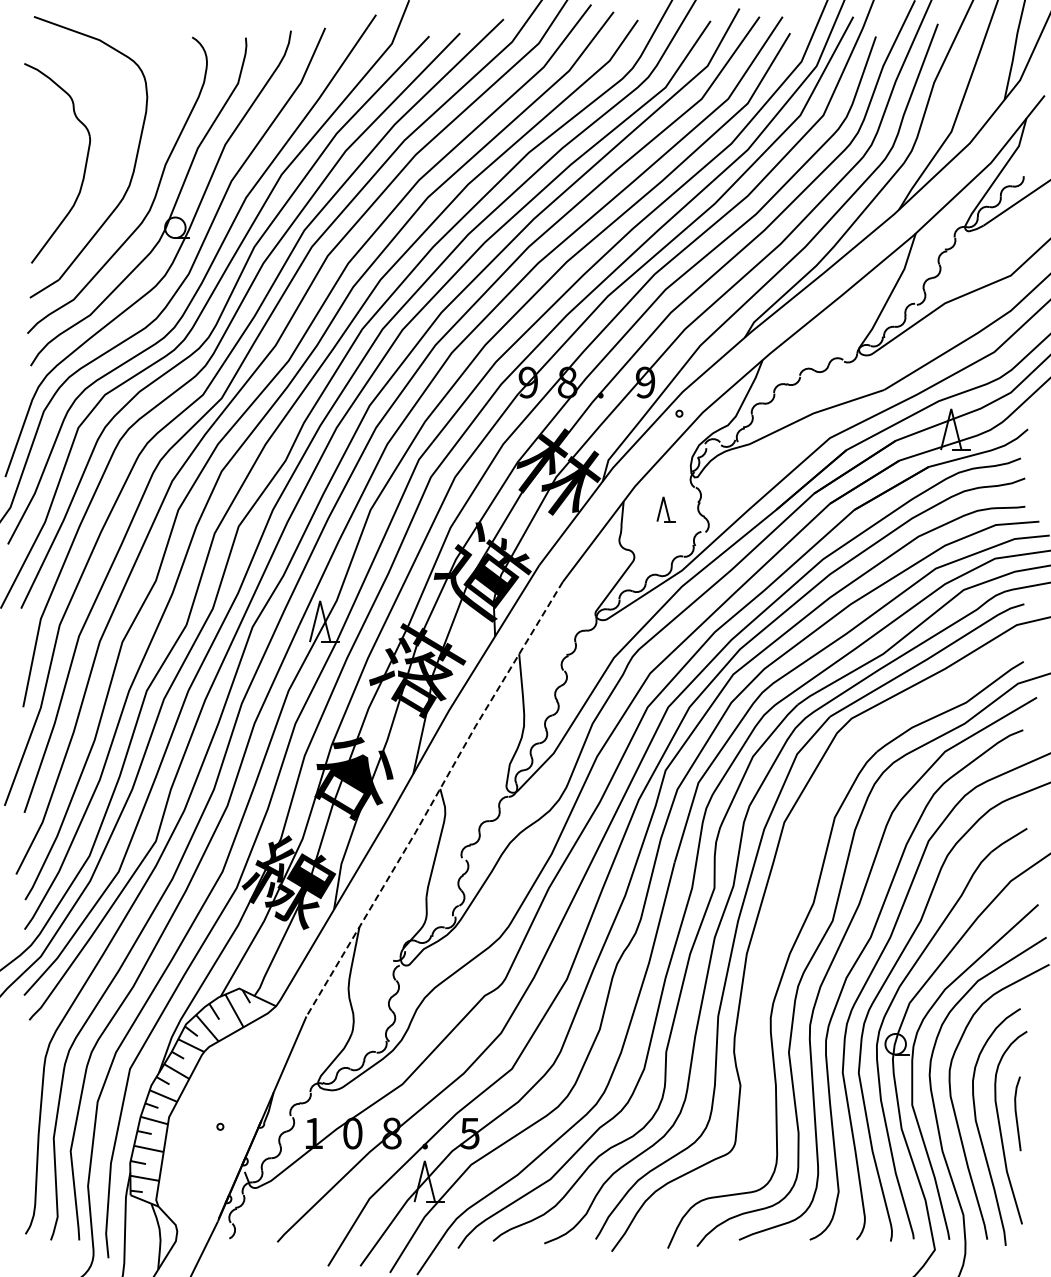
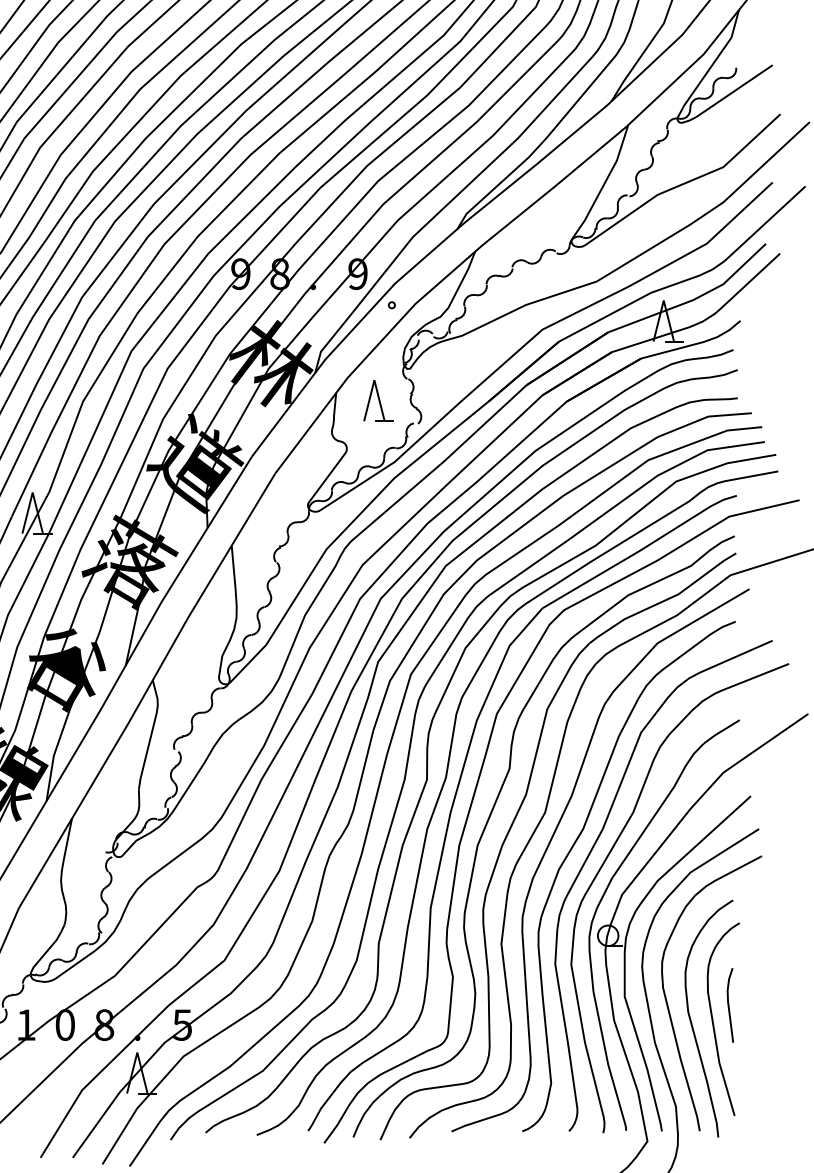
part: (665, 509) -> (378, 401), size x1.67
line: (434, 799) -> (147, 691), dashed -> solid
curve: (779, 922) -> (492, 814), added

